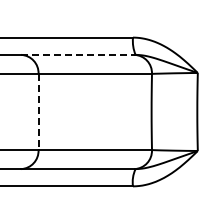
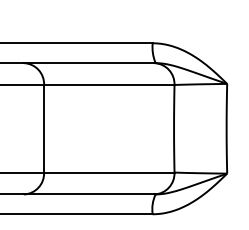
line: (77, 54) -> (88, 62), dashed -> solid
line: (38, 112) -> (44, 129), dashed -> solid

